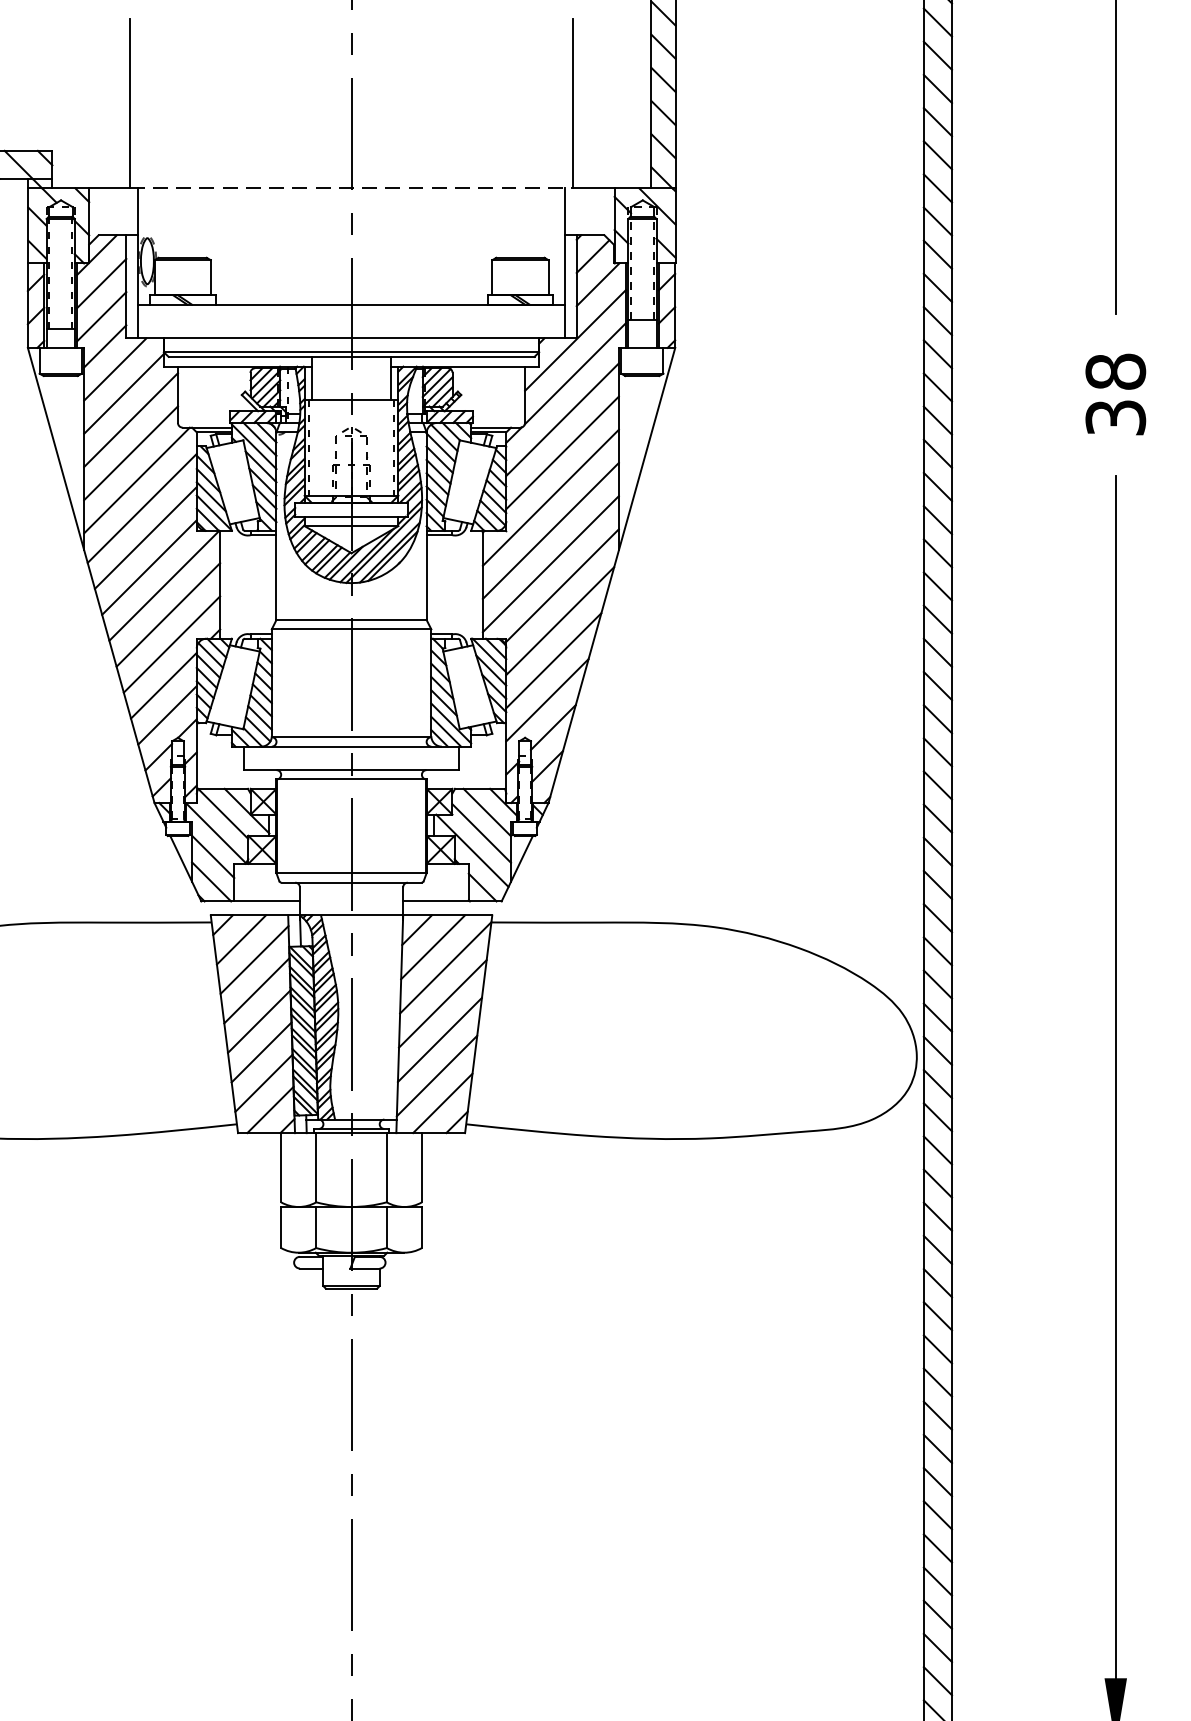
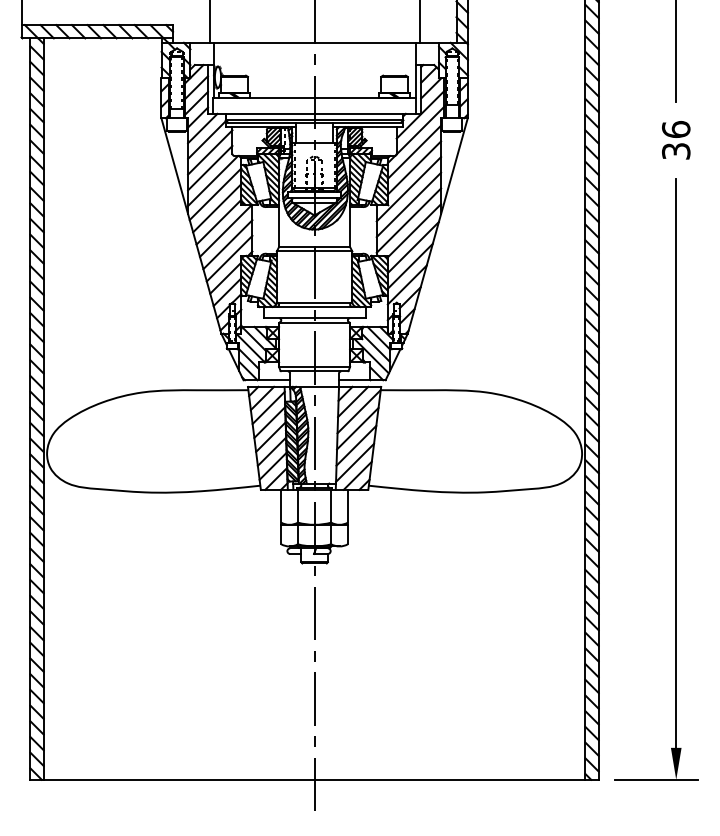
line: (351, 187) -> (314, 42), dashed -> solid
text: (1116, 371) -> (676, 129), 38 -> 36

